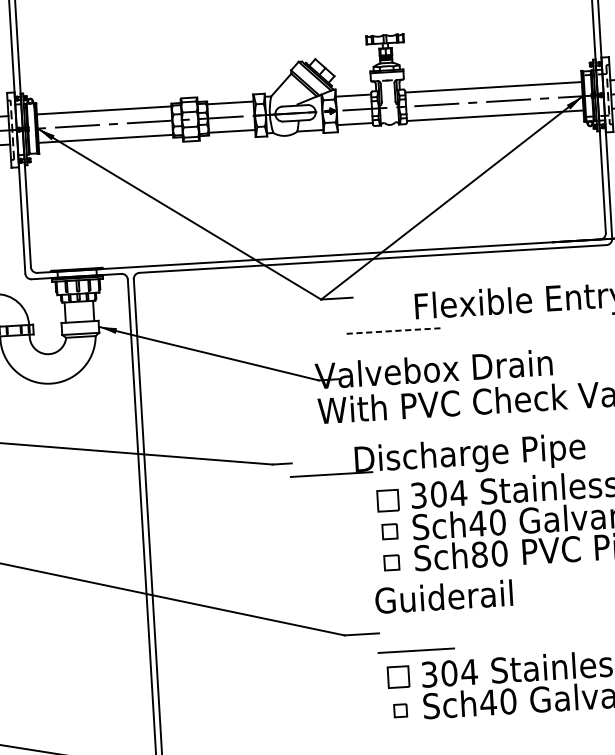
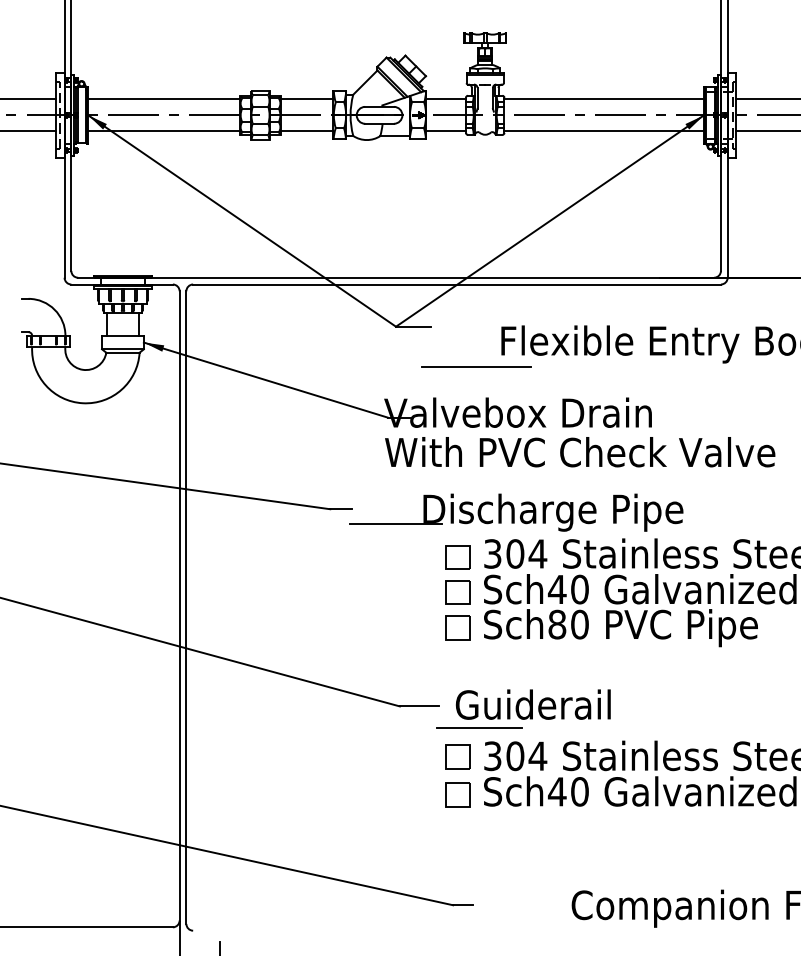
line: (394, 331) -> (476, 367), dashed -> solid
part: (389, 531) -> (457, 592), size x1.43
part: (391, 562) -> (457, 627), size x1.43
text: (443, 596) -> (532, 704), moved
part: (400, 710) -> (457, 794), size x1.67

